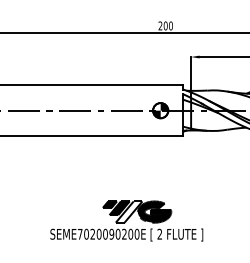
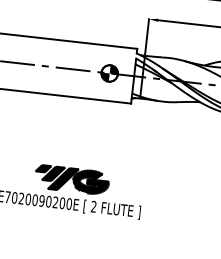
fill: (128, 211) -> (62, 178), added

